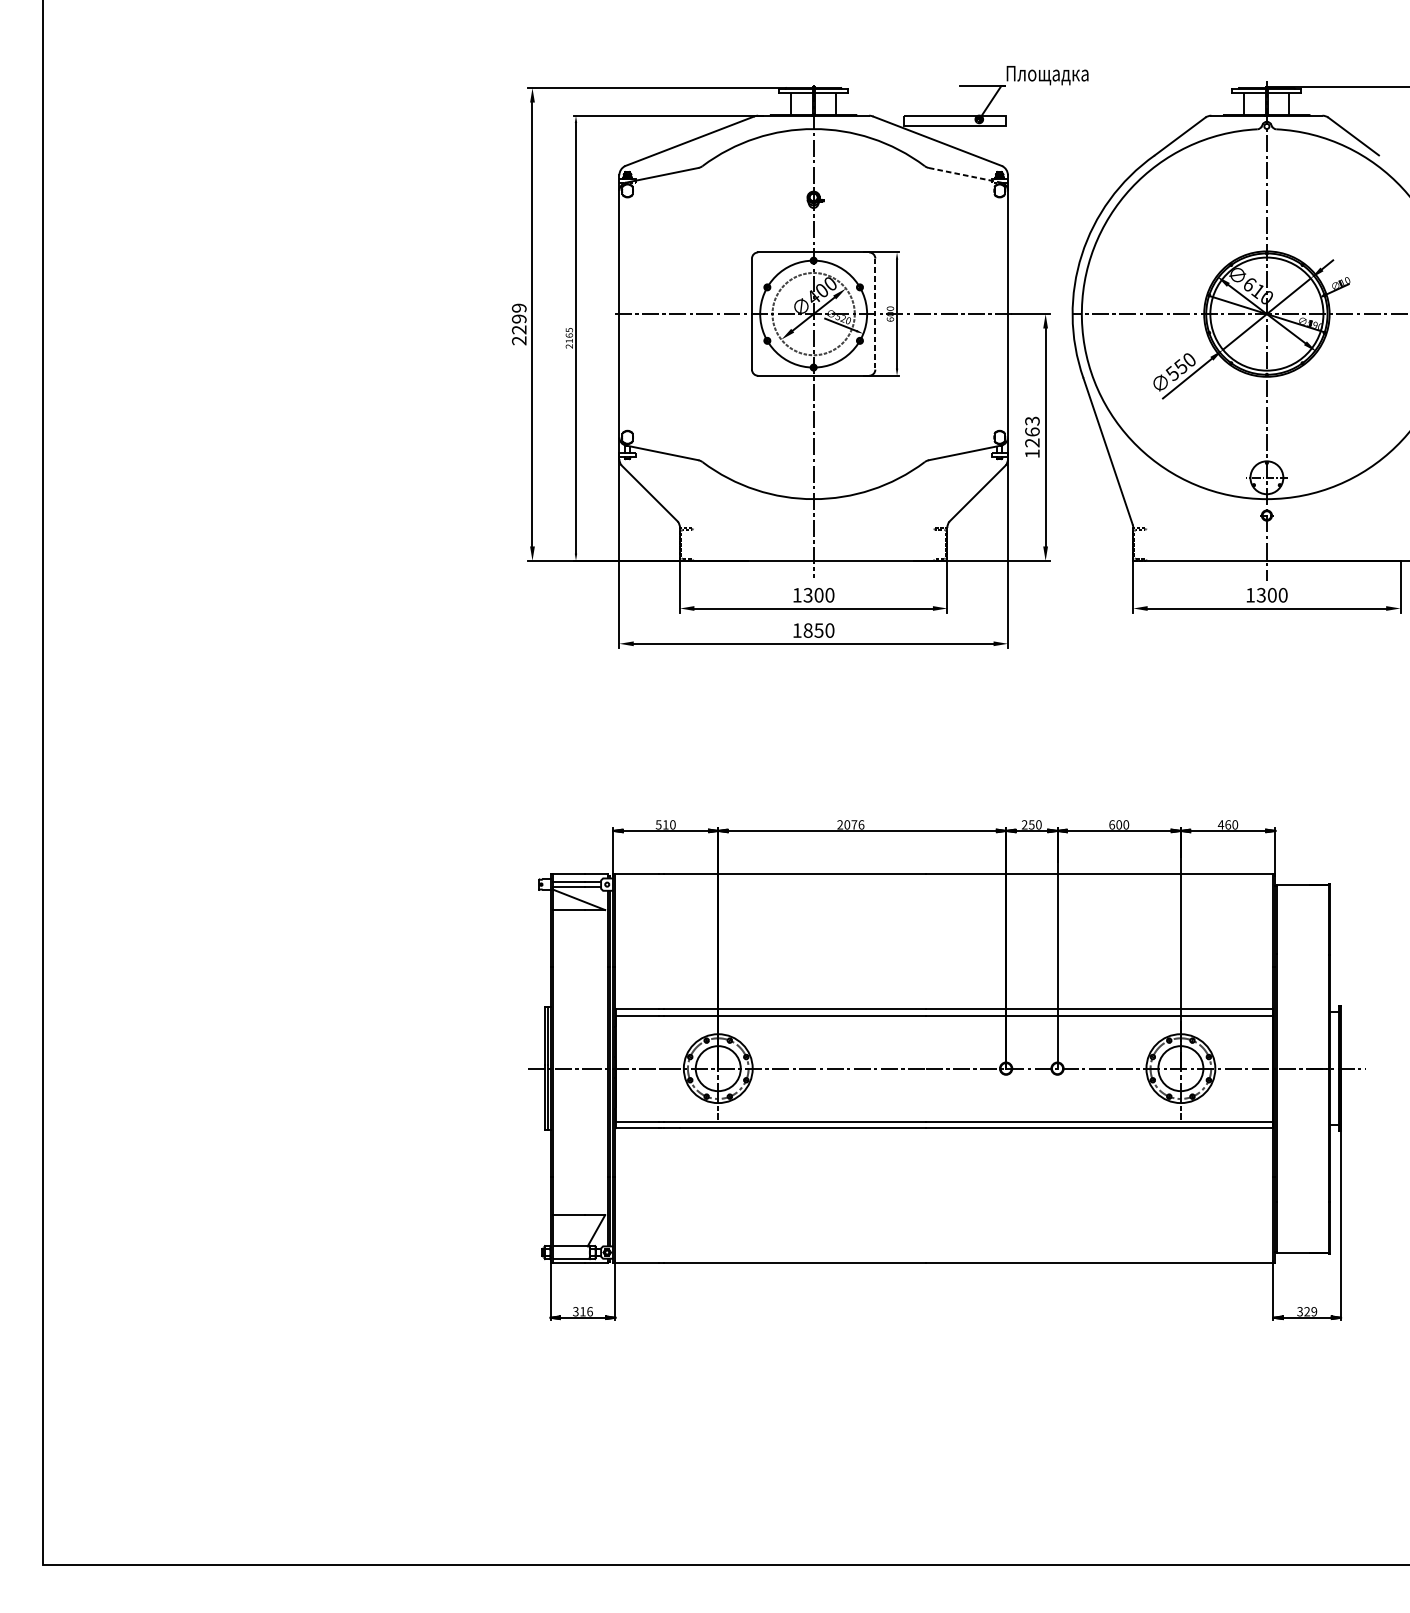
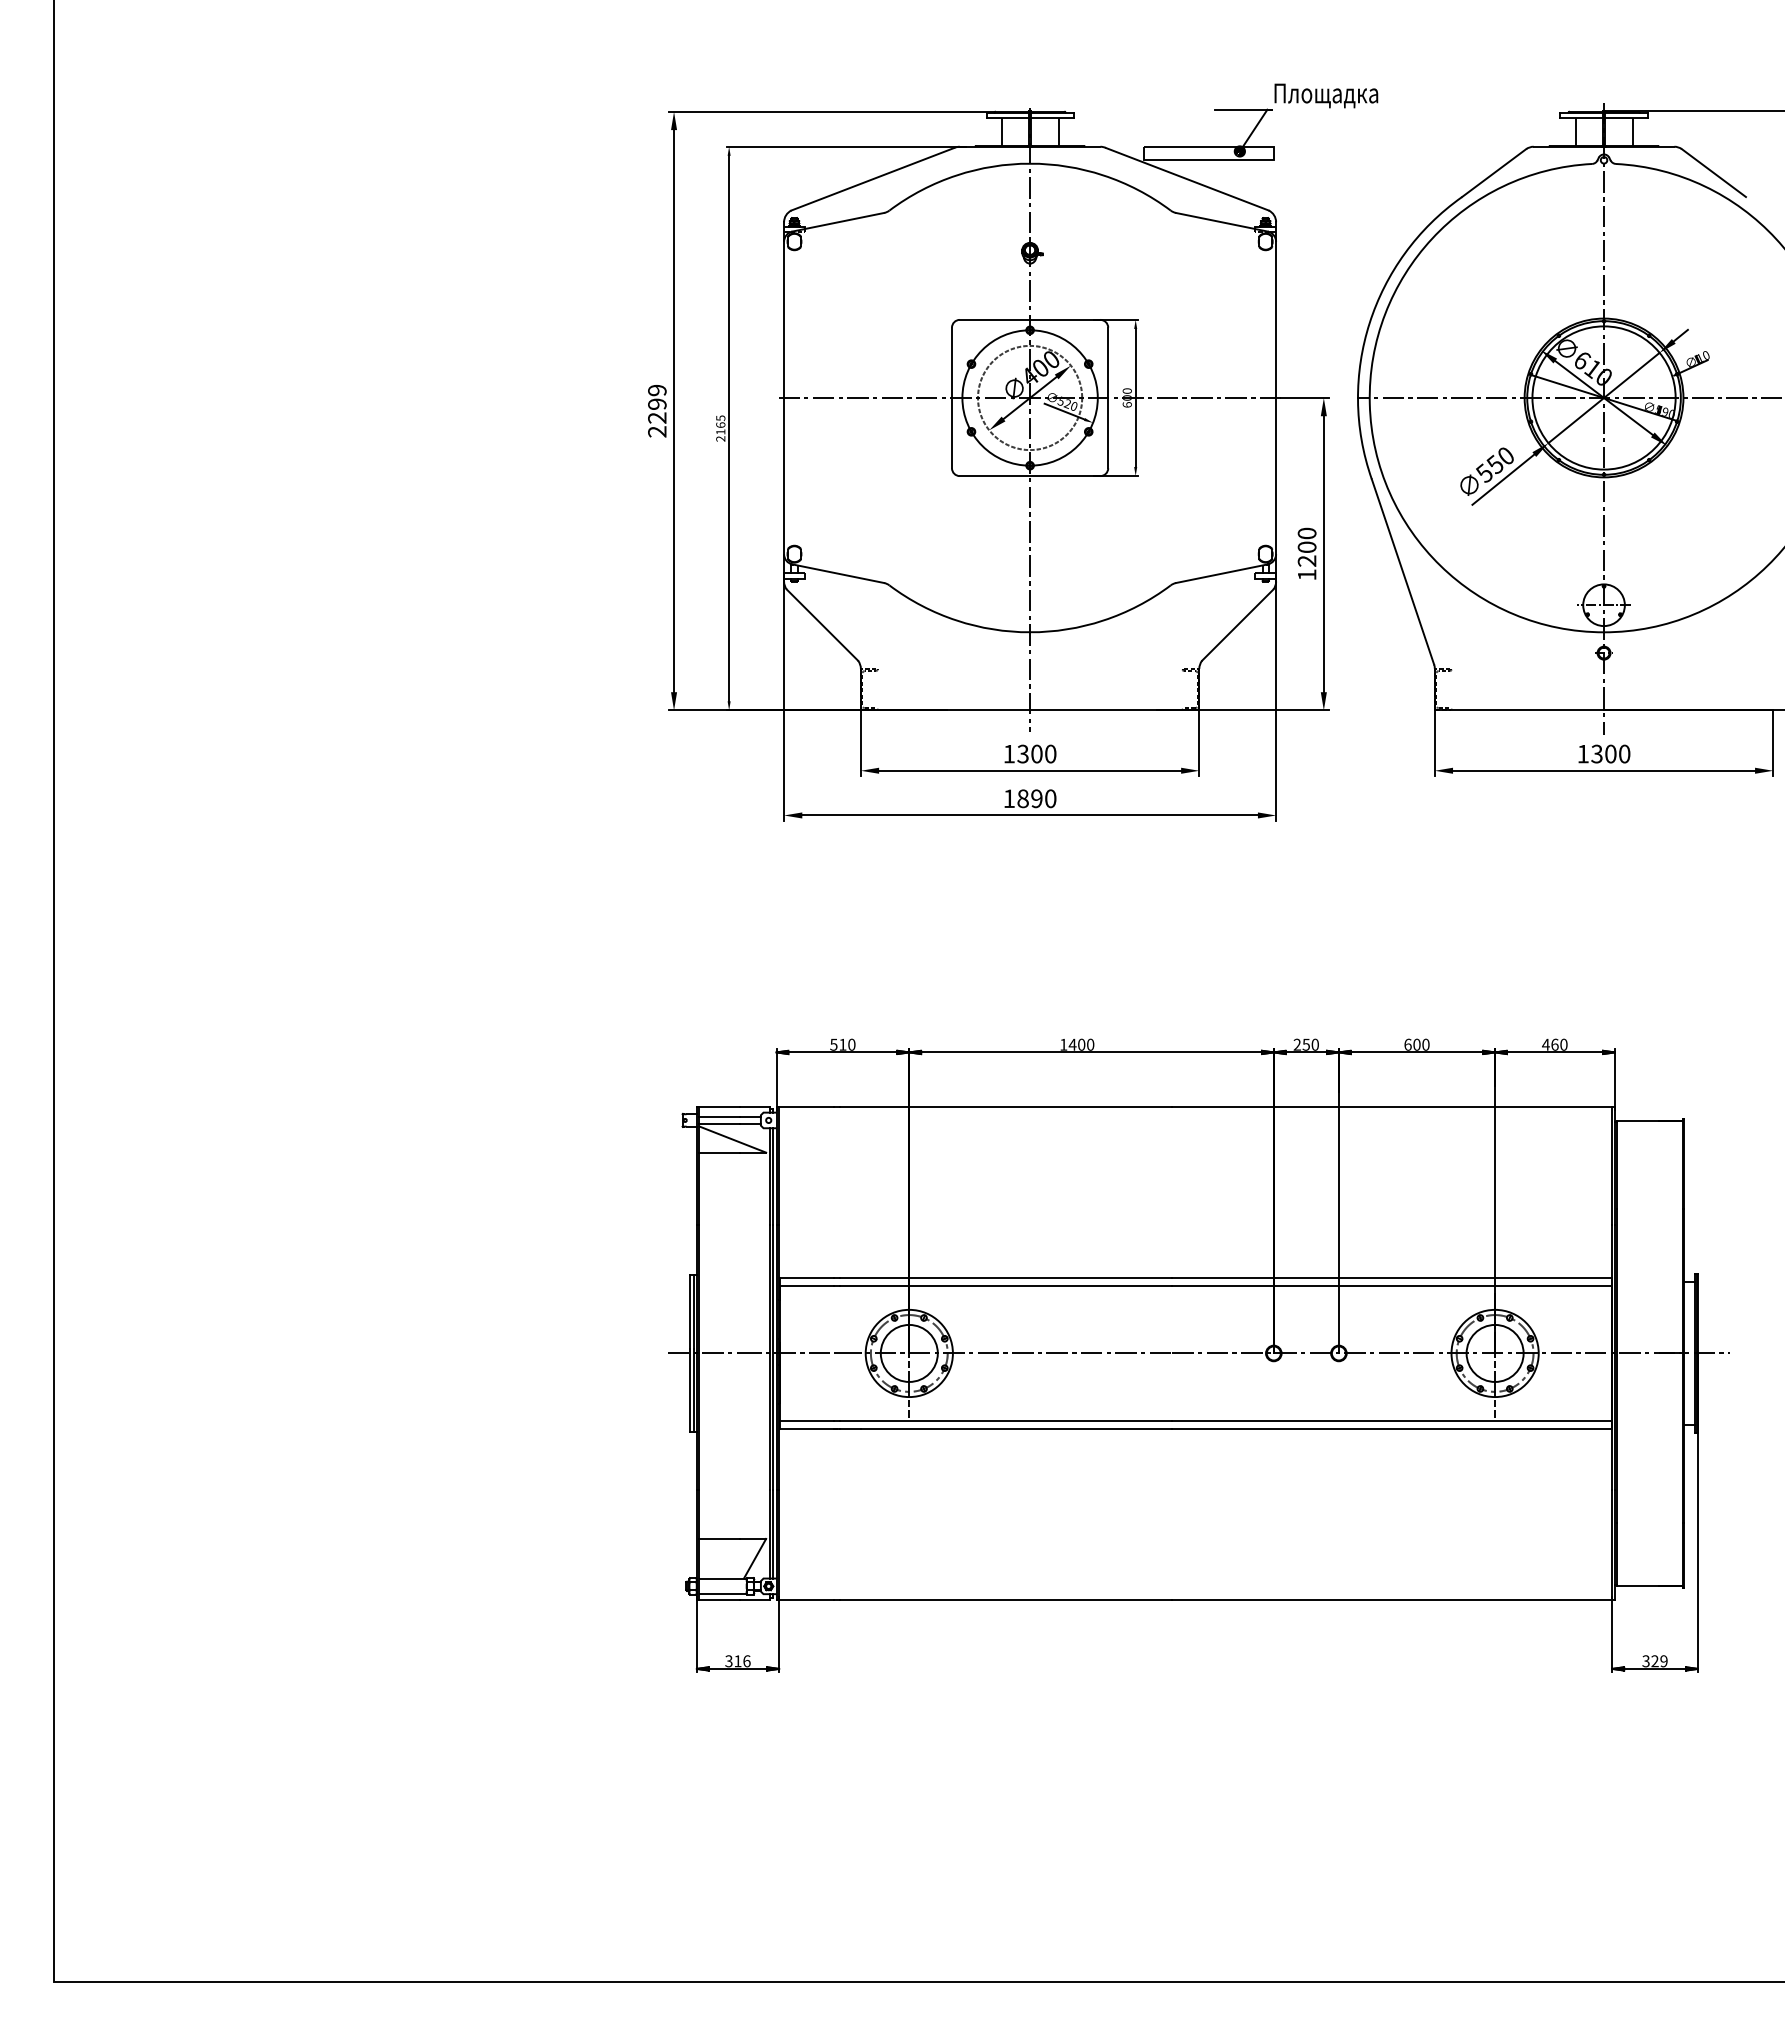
line: (964, 175) -> (1221, 222), dashed -> solid
line: (875, 314) -> (1108, 398), dashed -> solid
text: (1031, 425) -> (1306, 539), 1263 -> 1200
text: (818, 630) -> (1036, 798), 1850 -> 1890
text: (851, 824) -> (1077, 1044), 2076 -> 1400

